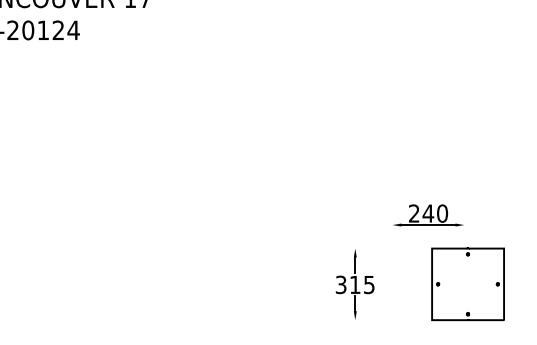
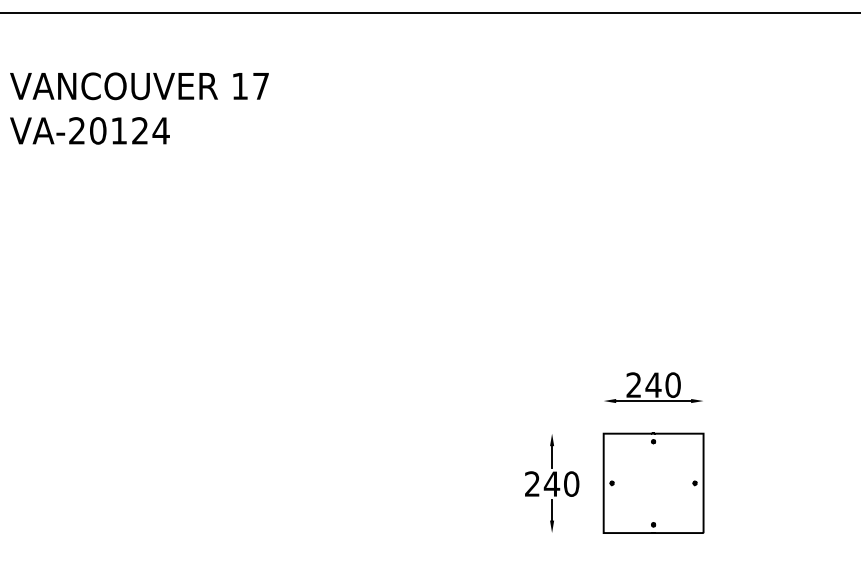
part: (467, 283) -> (653, 482), moved
text: (355, 284) -> (552, 483), 315 -> 240

